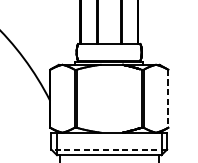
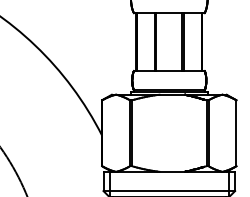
line: (168, 98) -> (236, 133), dashed -> solid
line: (109, 149) -> (169, 191), dashed -> solid

